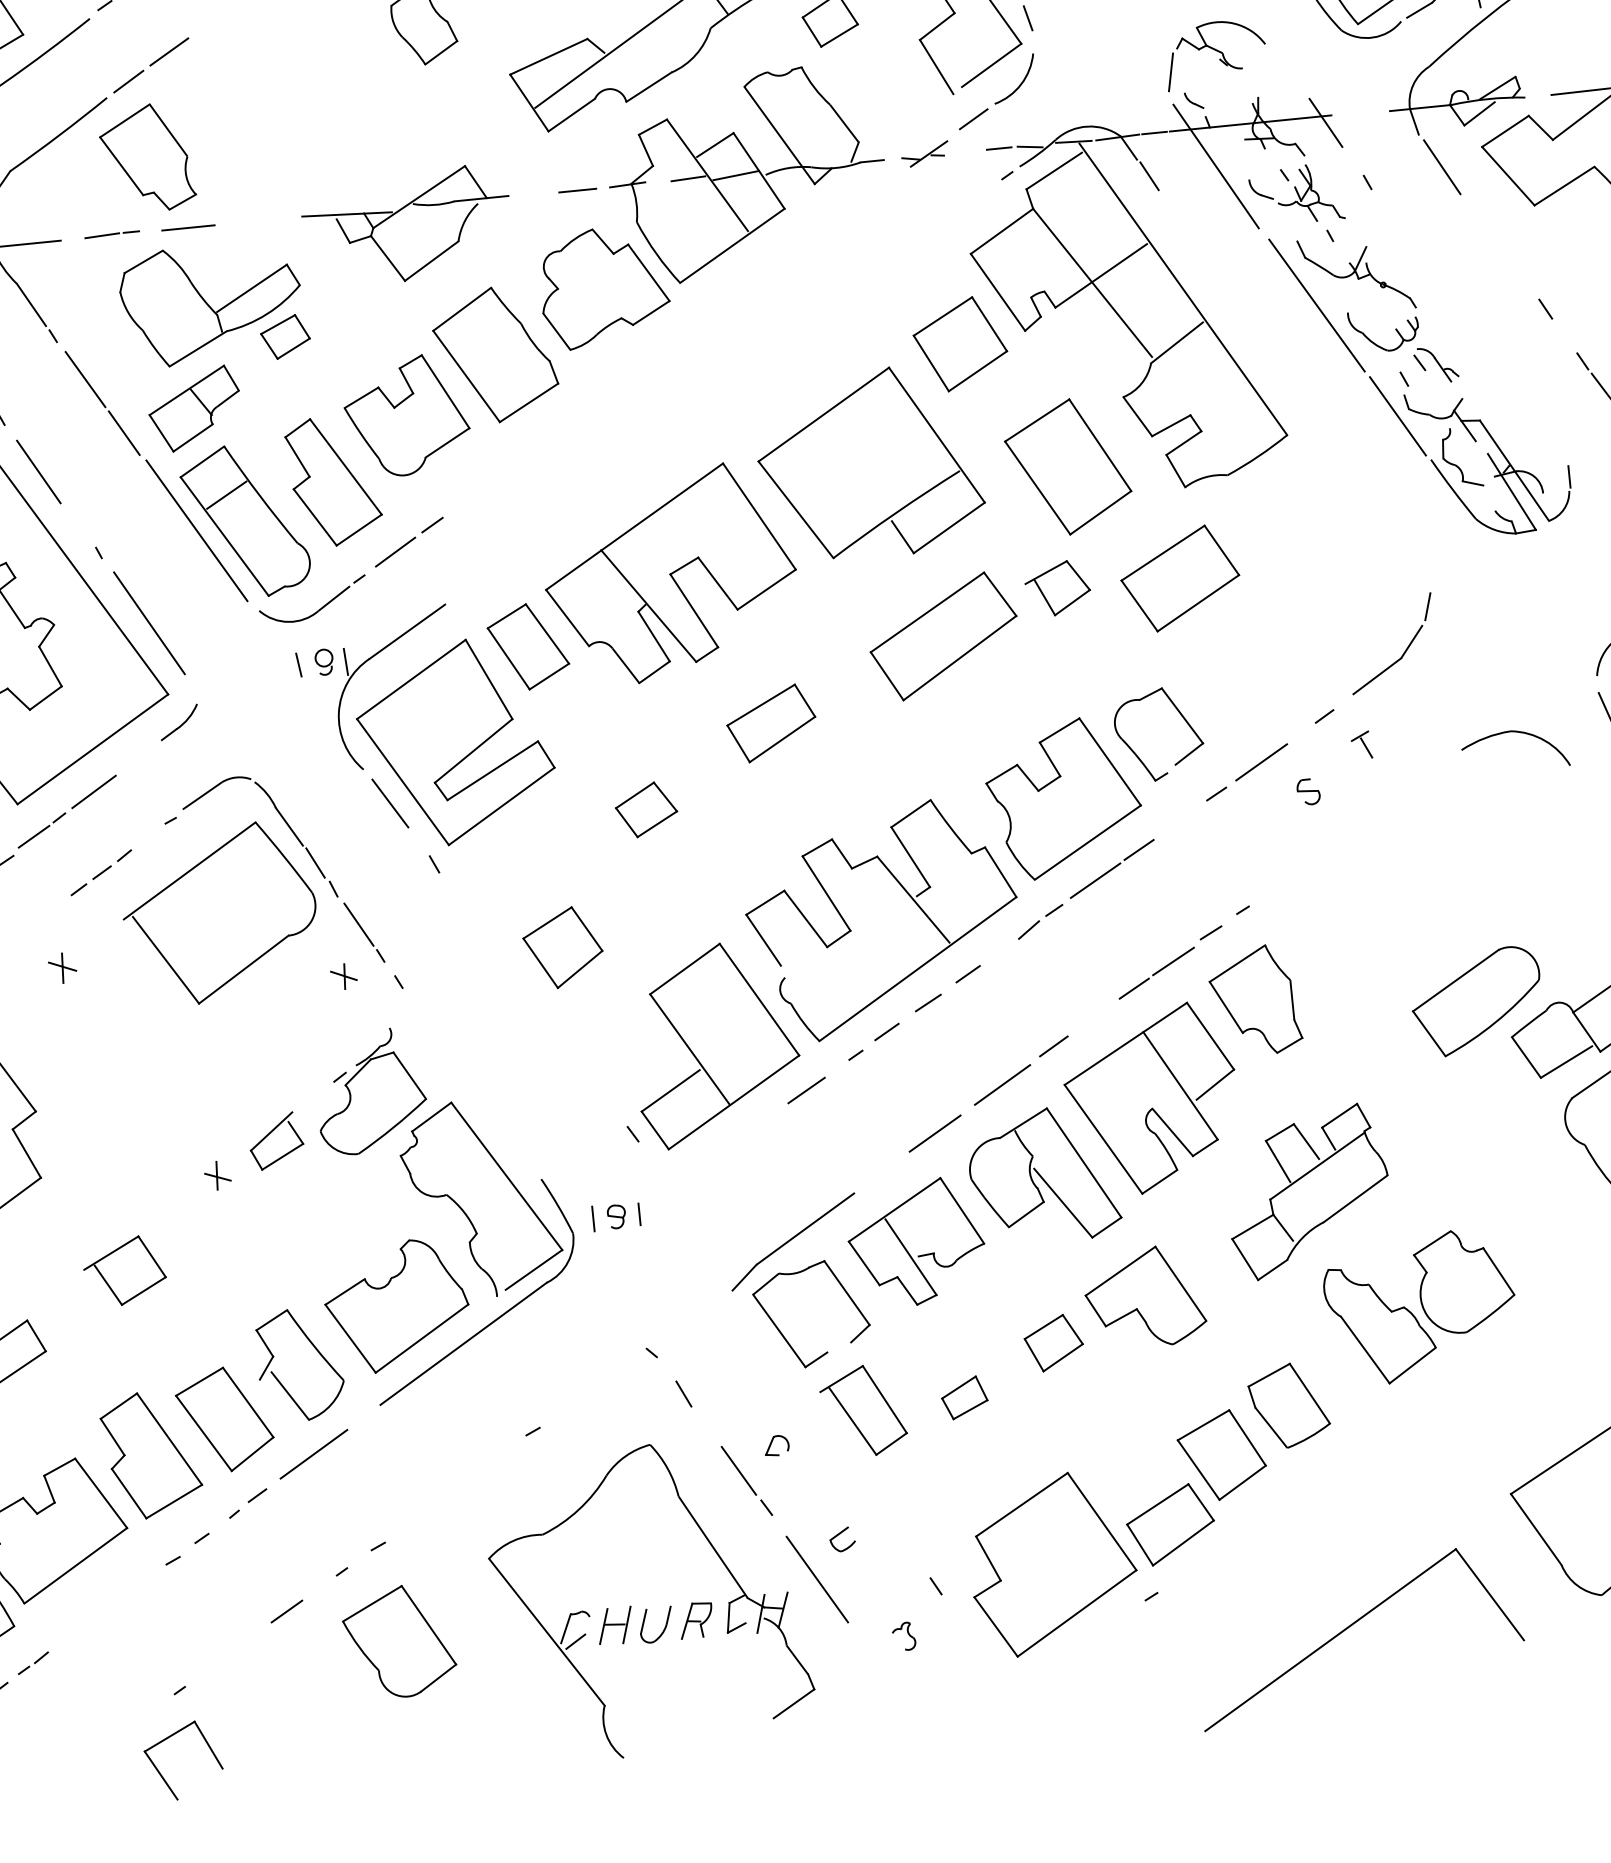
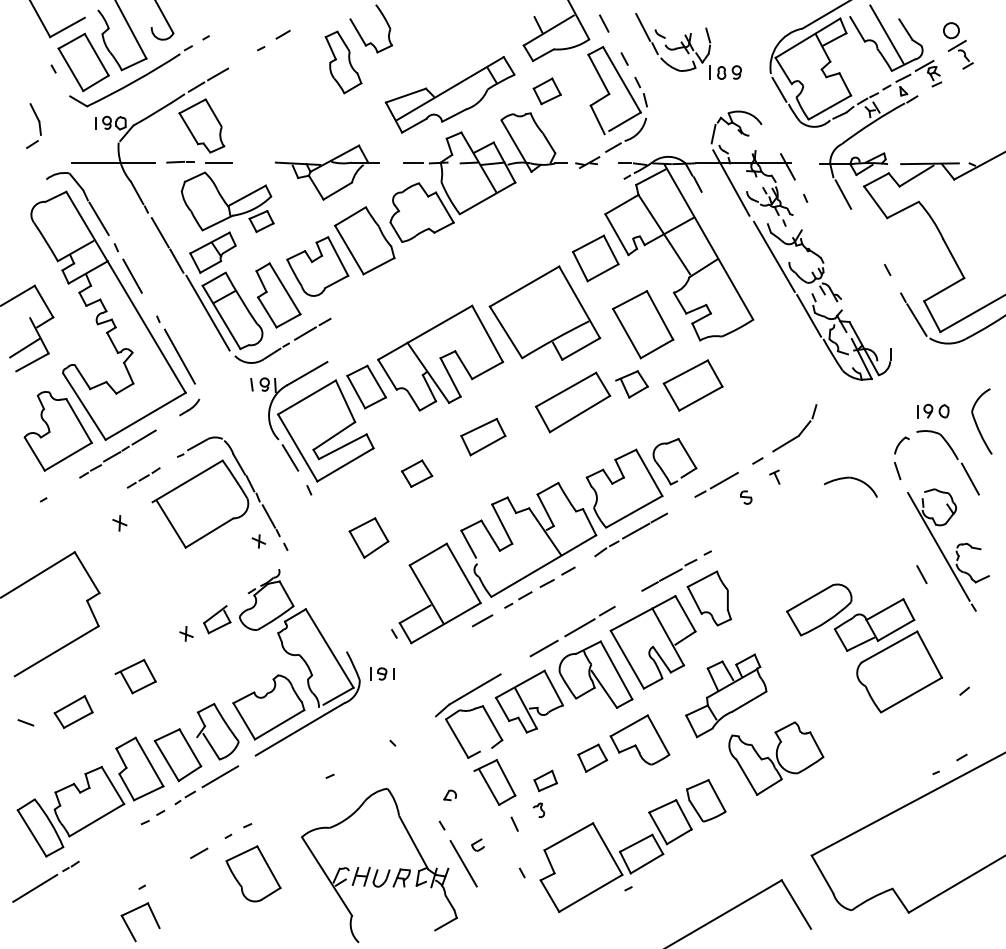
line: (683, 1392) -> (514, 823), moved
line: (737, 1470) -> (429, 805), removed
part: (903, 1637) -> (538, 810), moved

